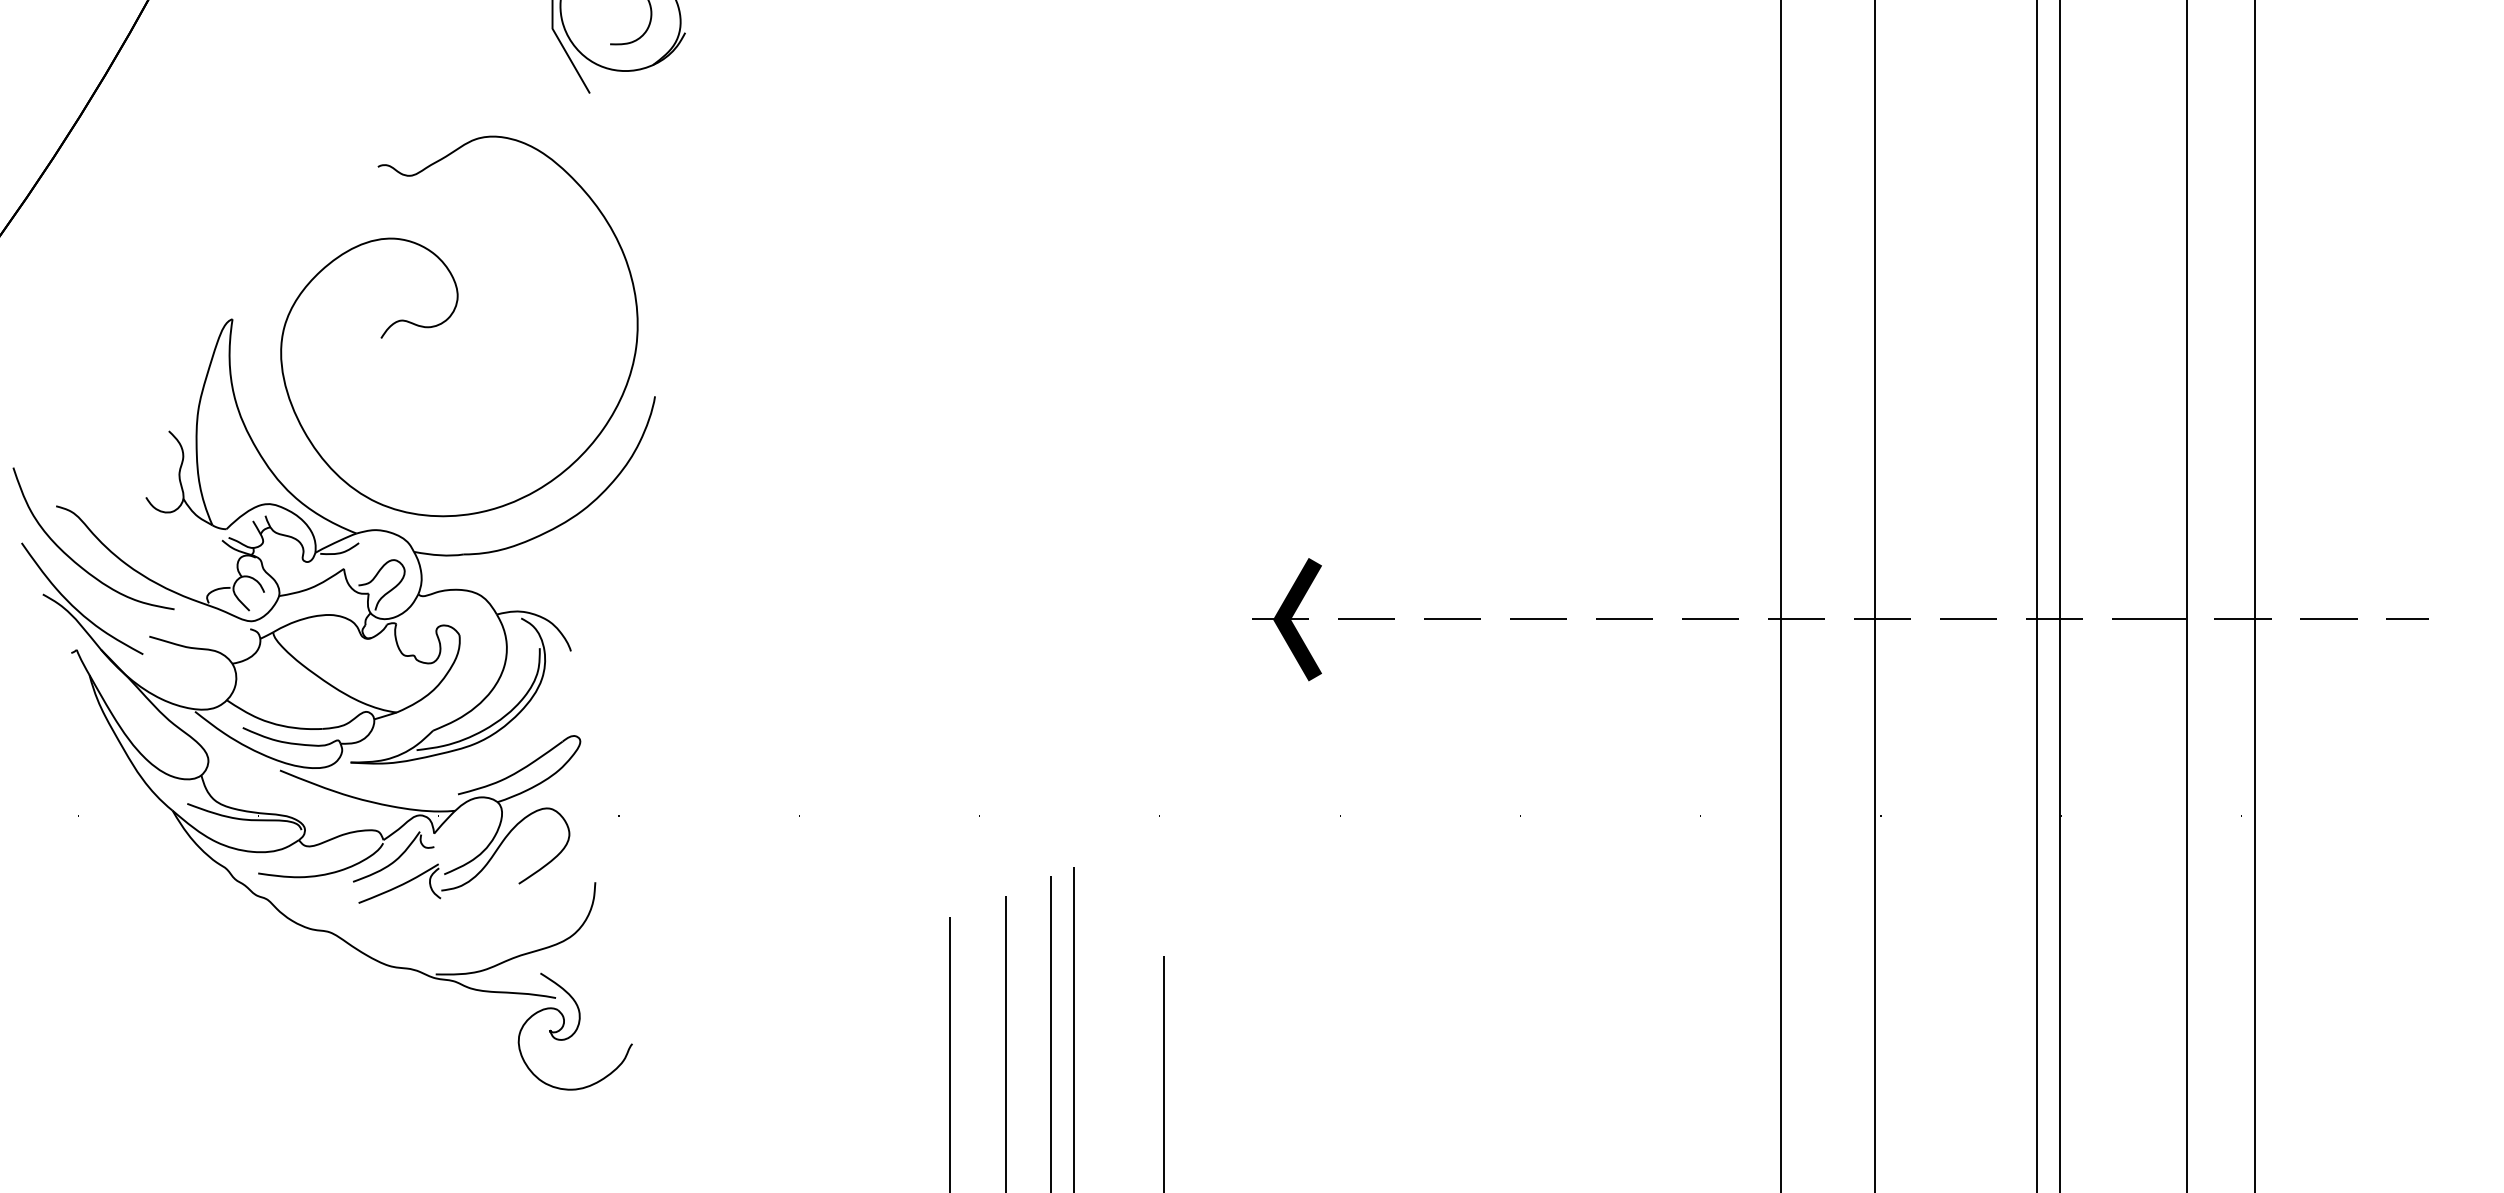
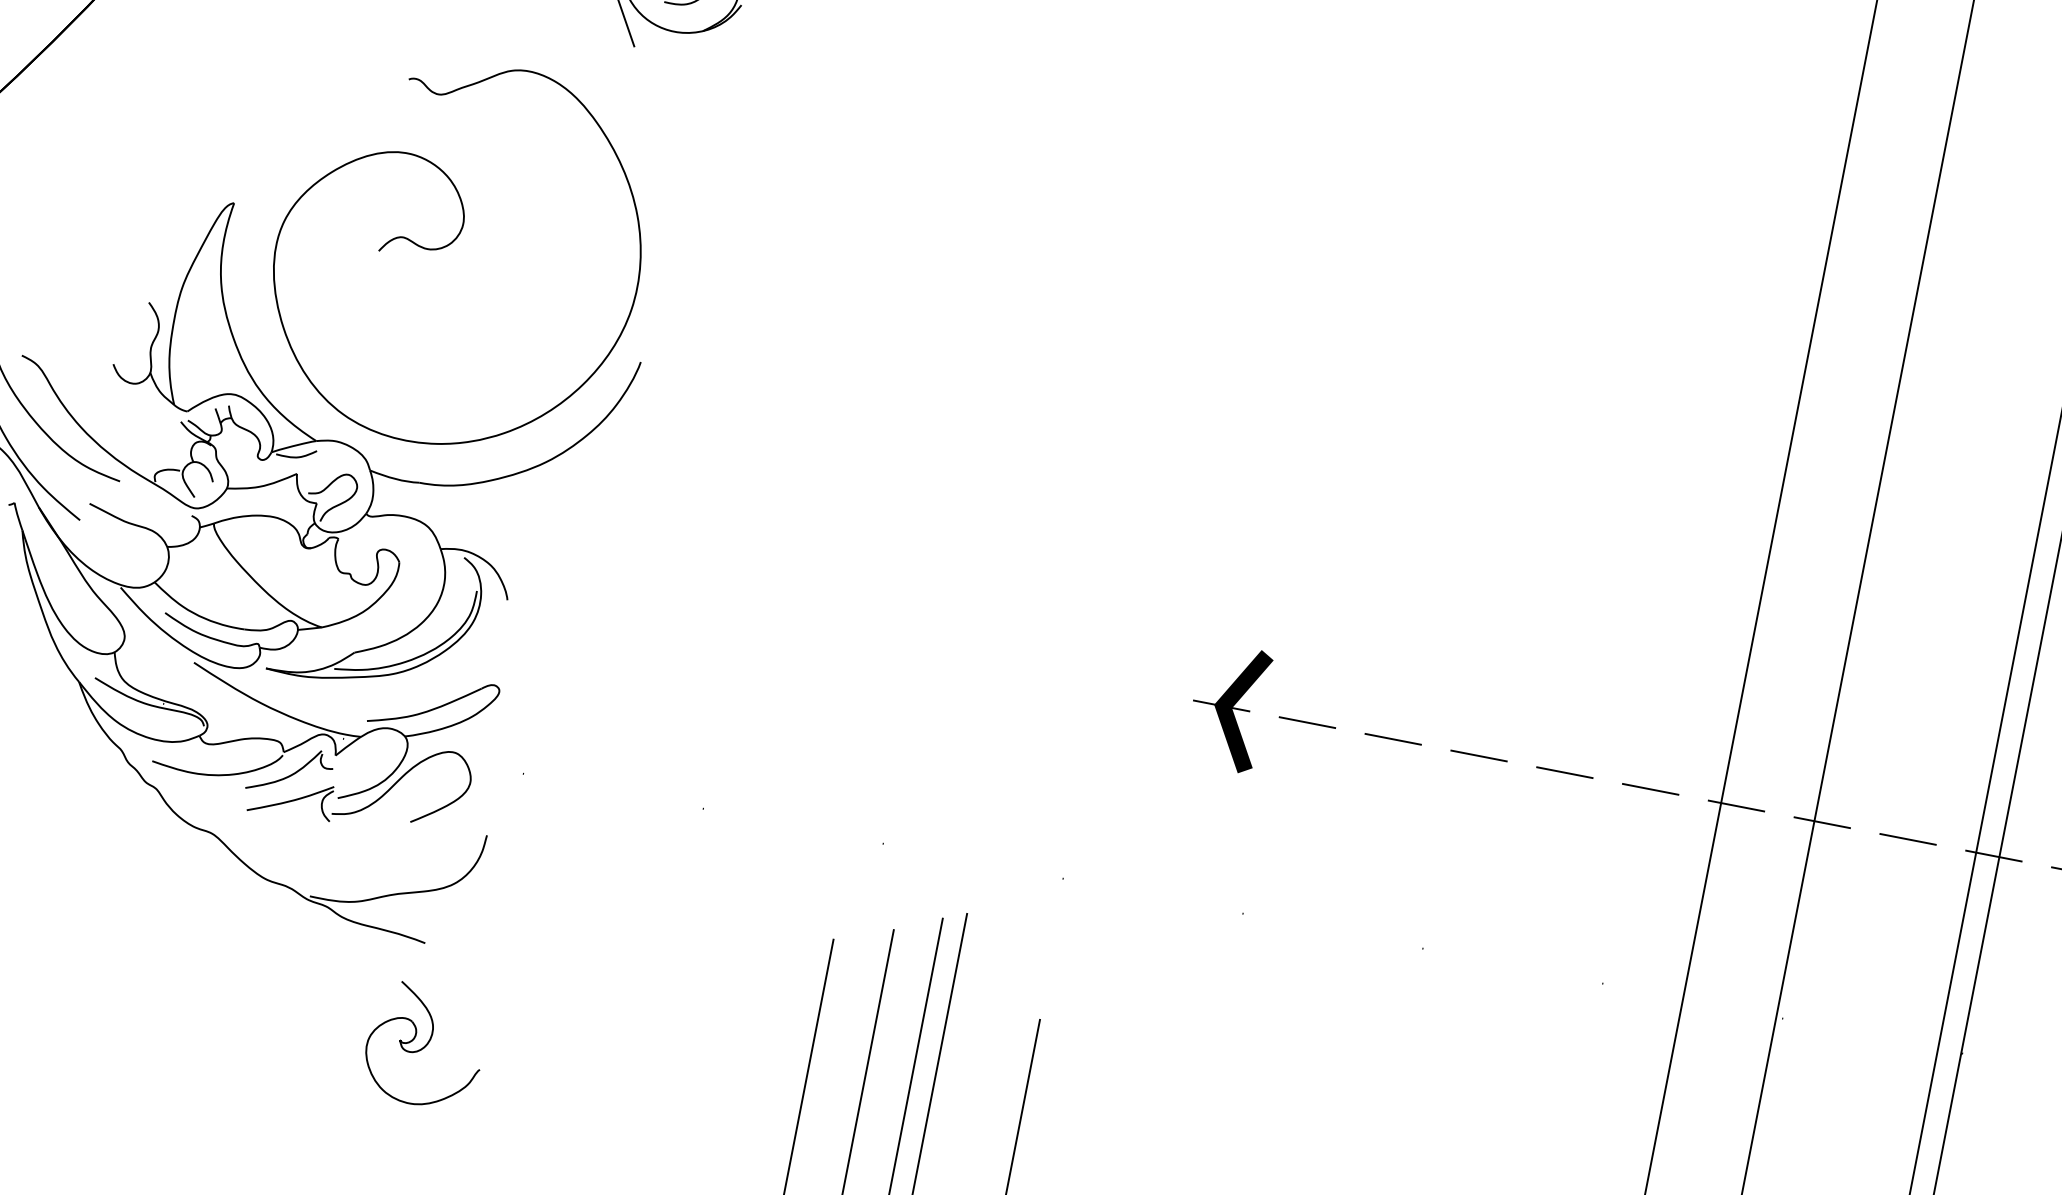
part: (574, 1031) -> (424, 1046), moved

